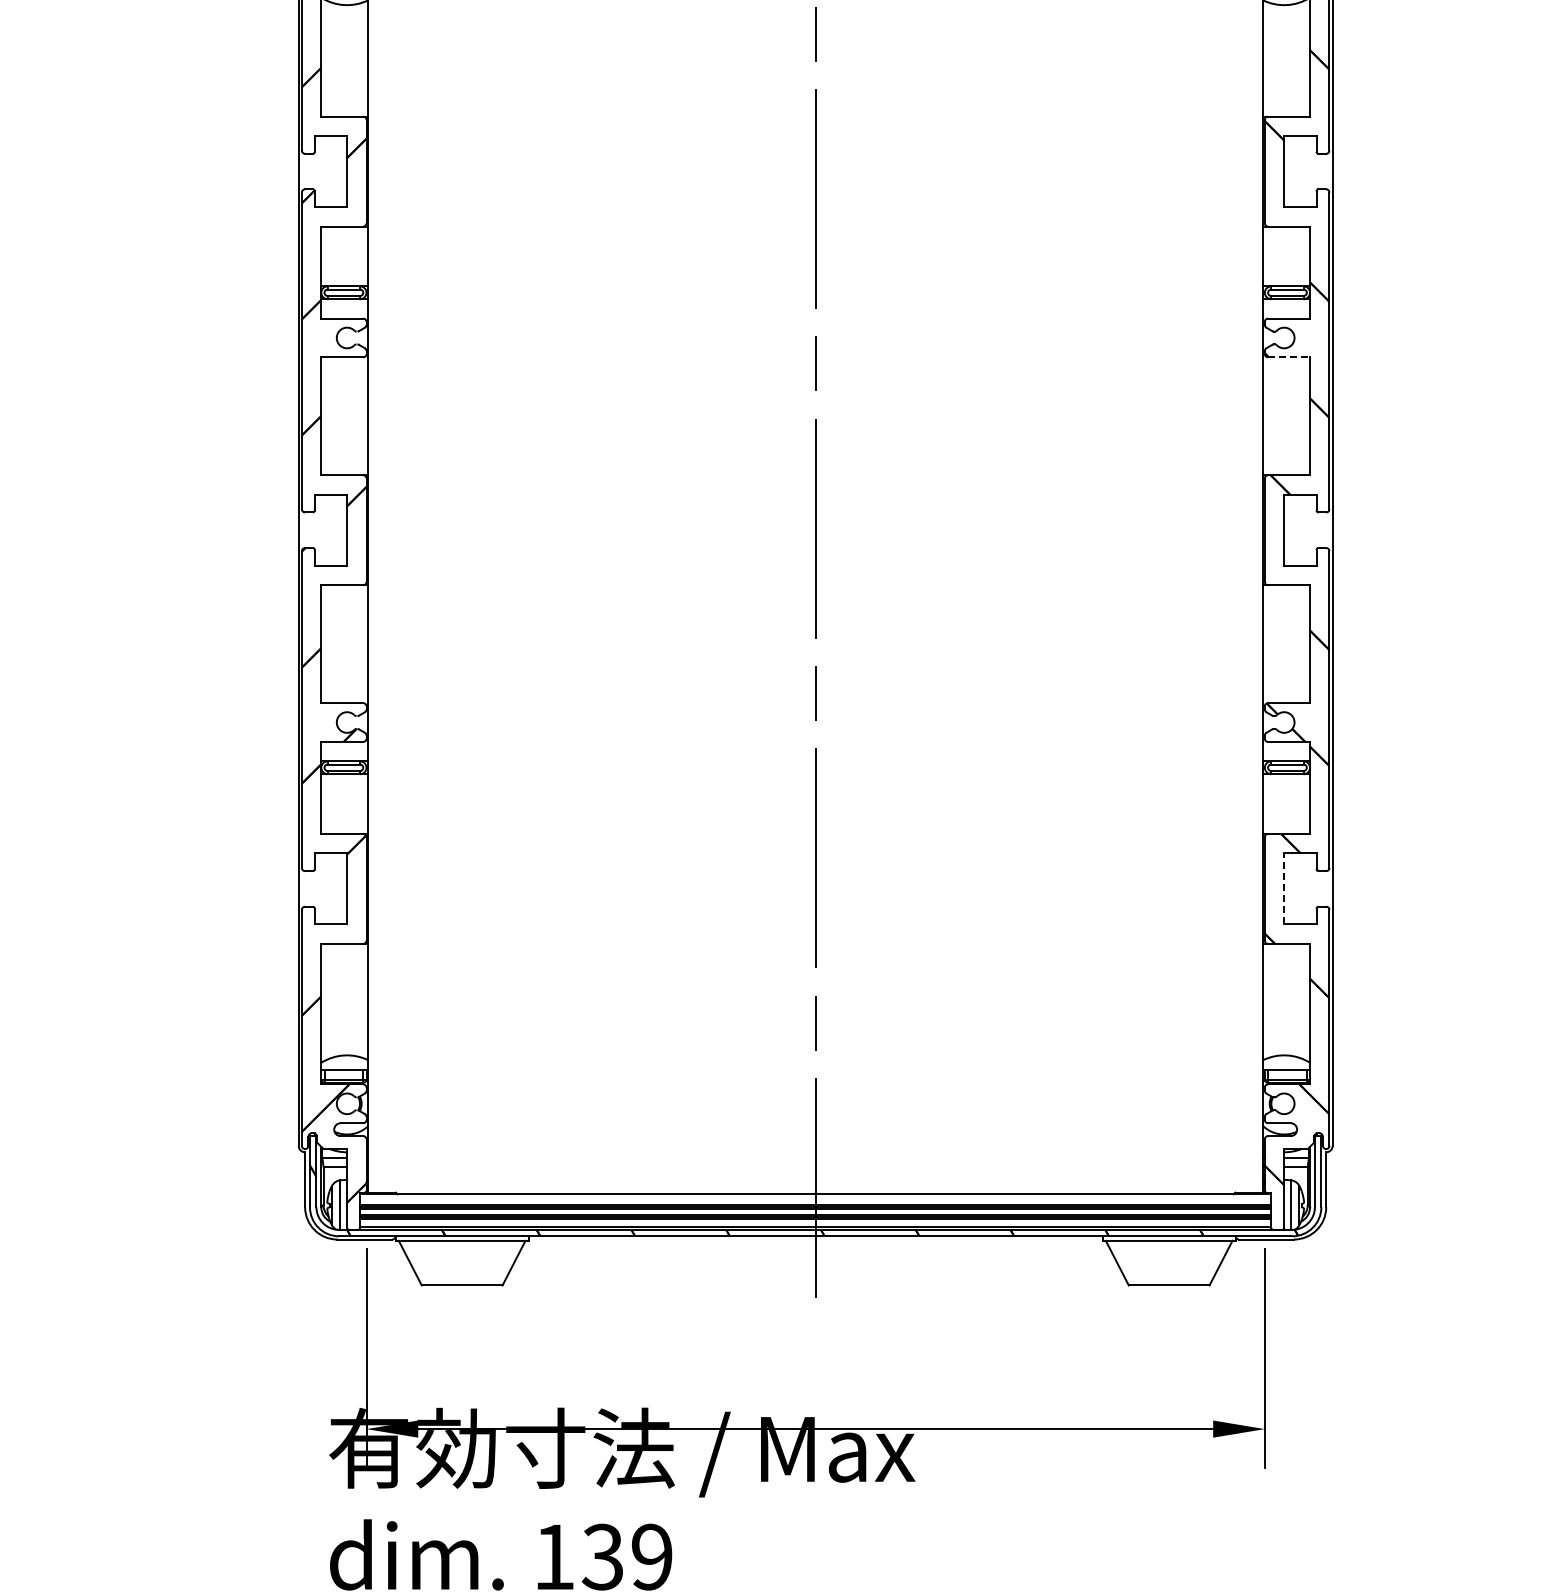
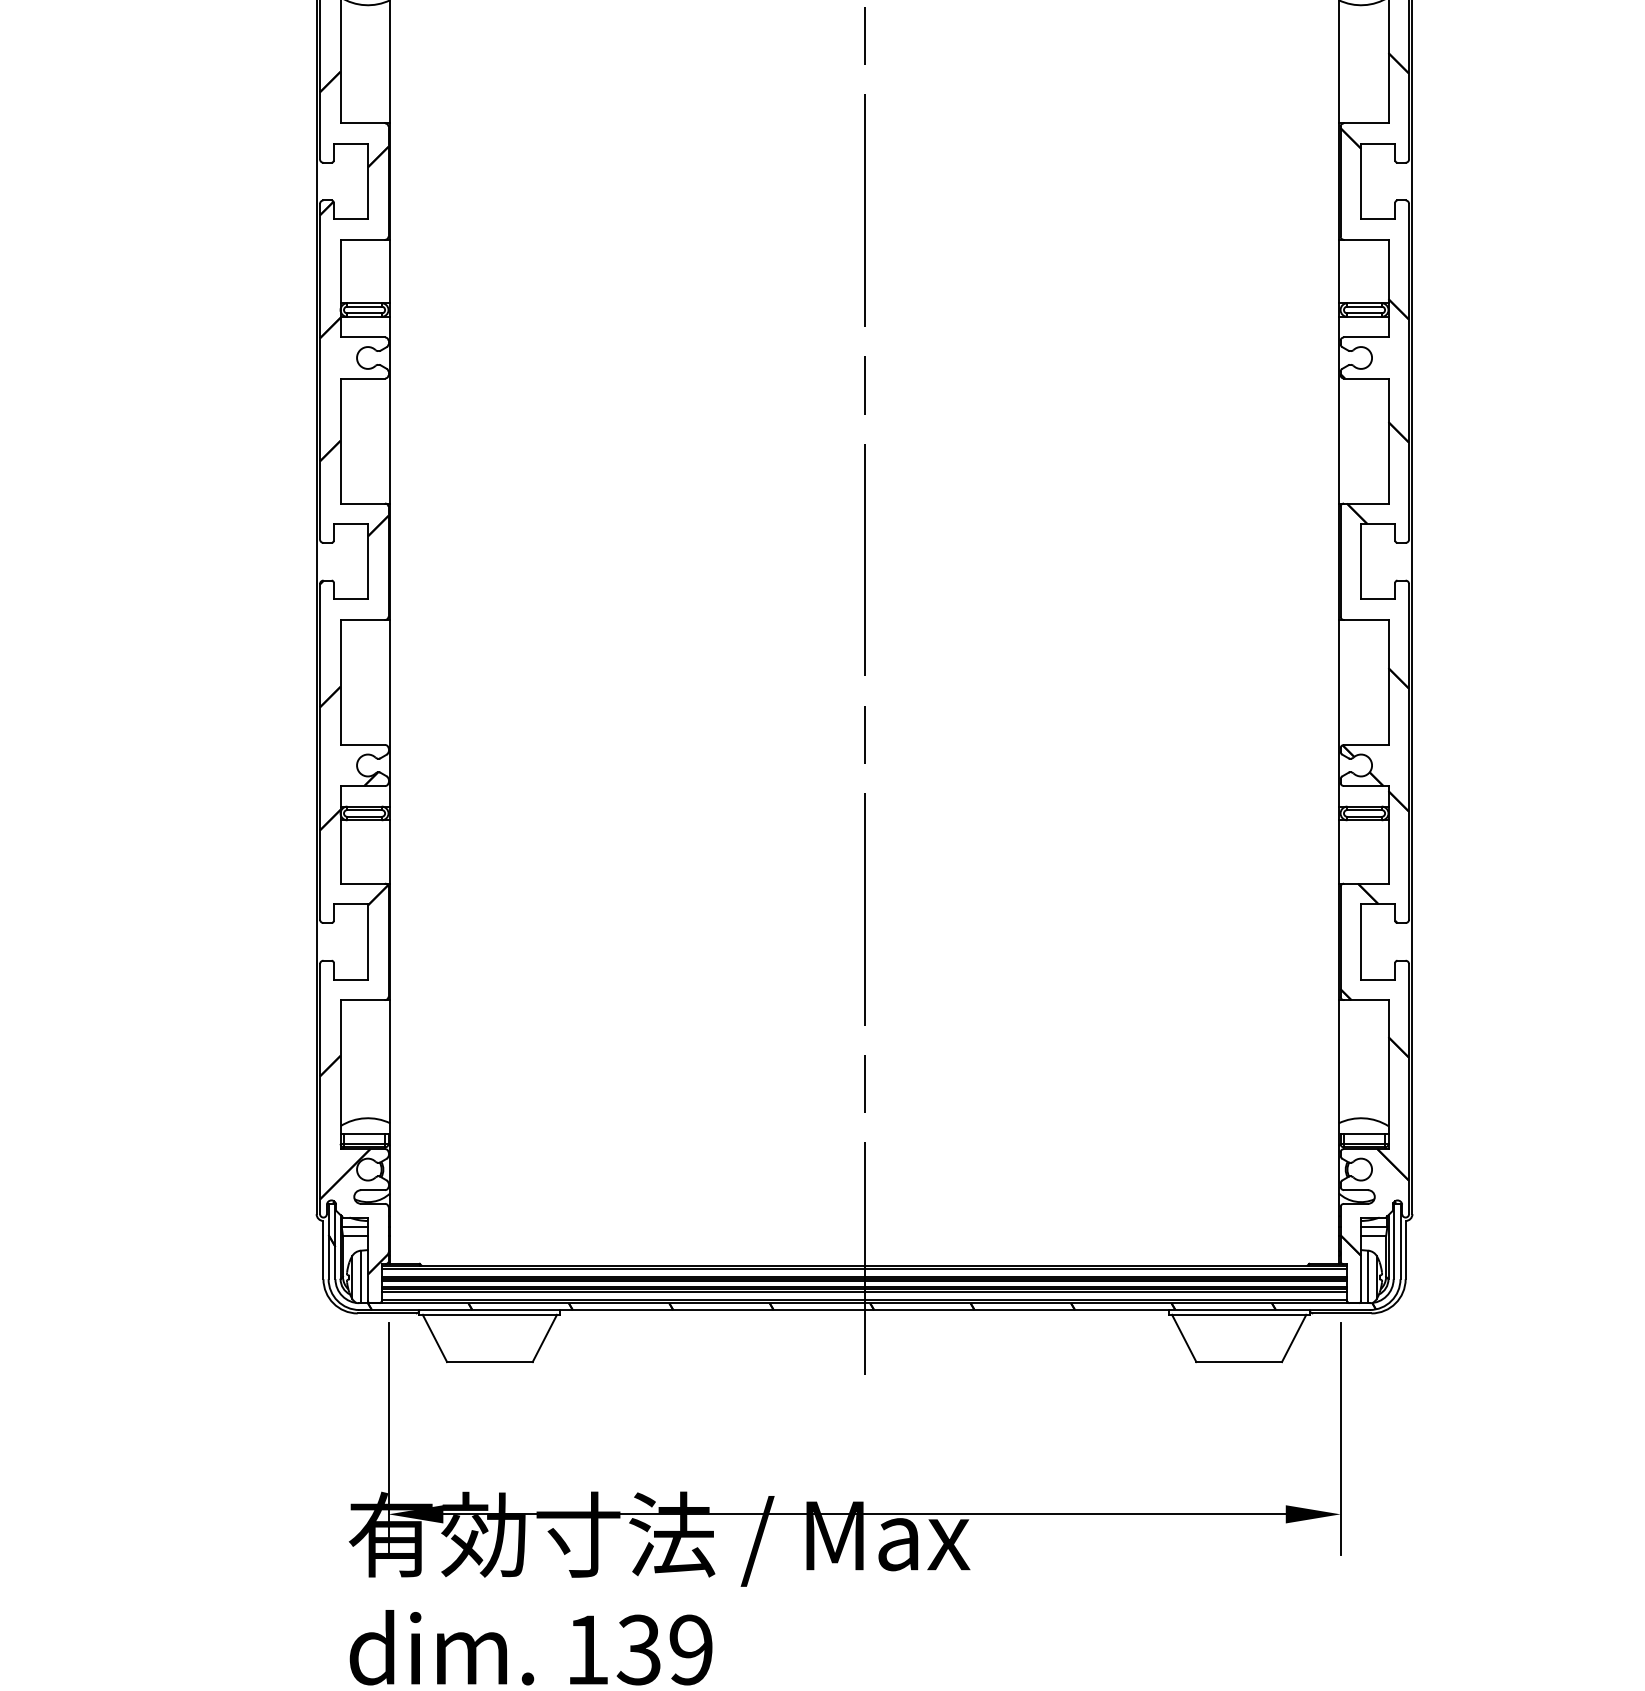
line: (1289, 357) -> (1366, 378), dashed -> solid
line: (1284, 888) -> (1361, 941), dashed -> solid
line: (815, 1197) -> (864, 1268), added

